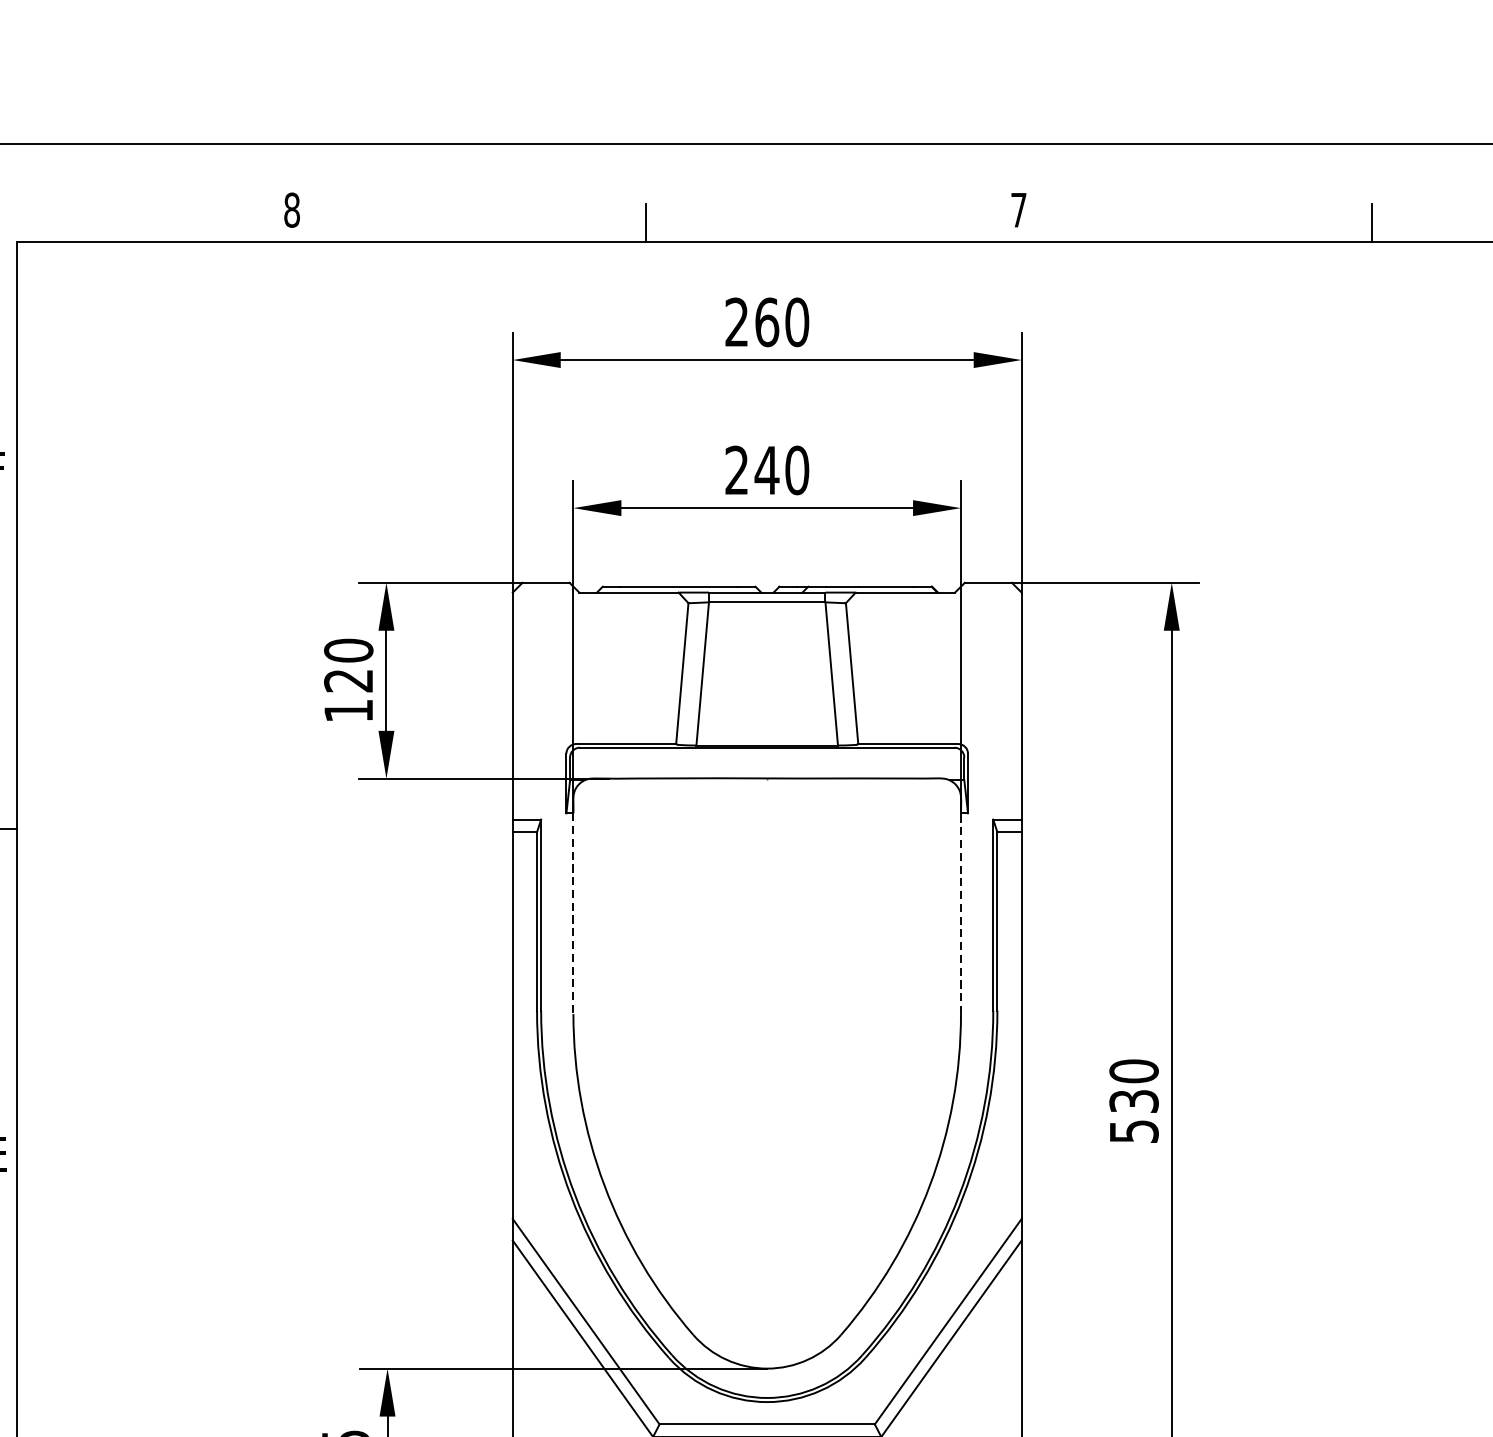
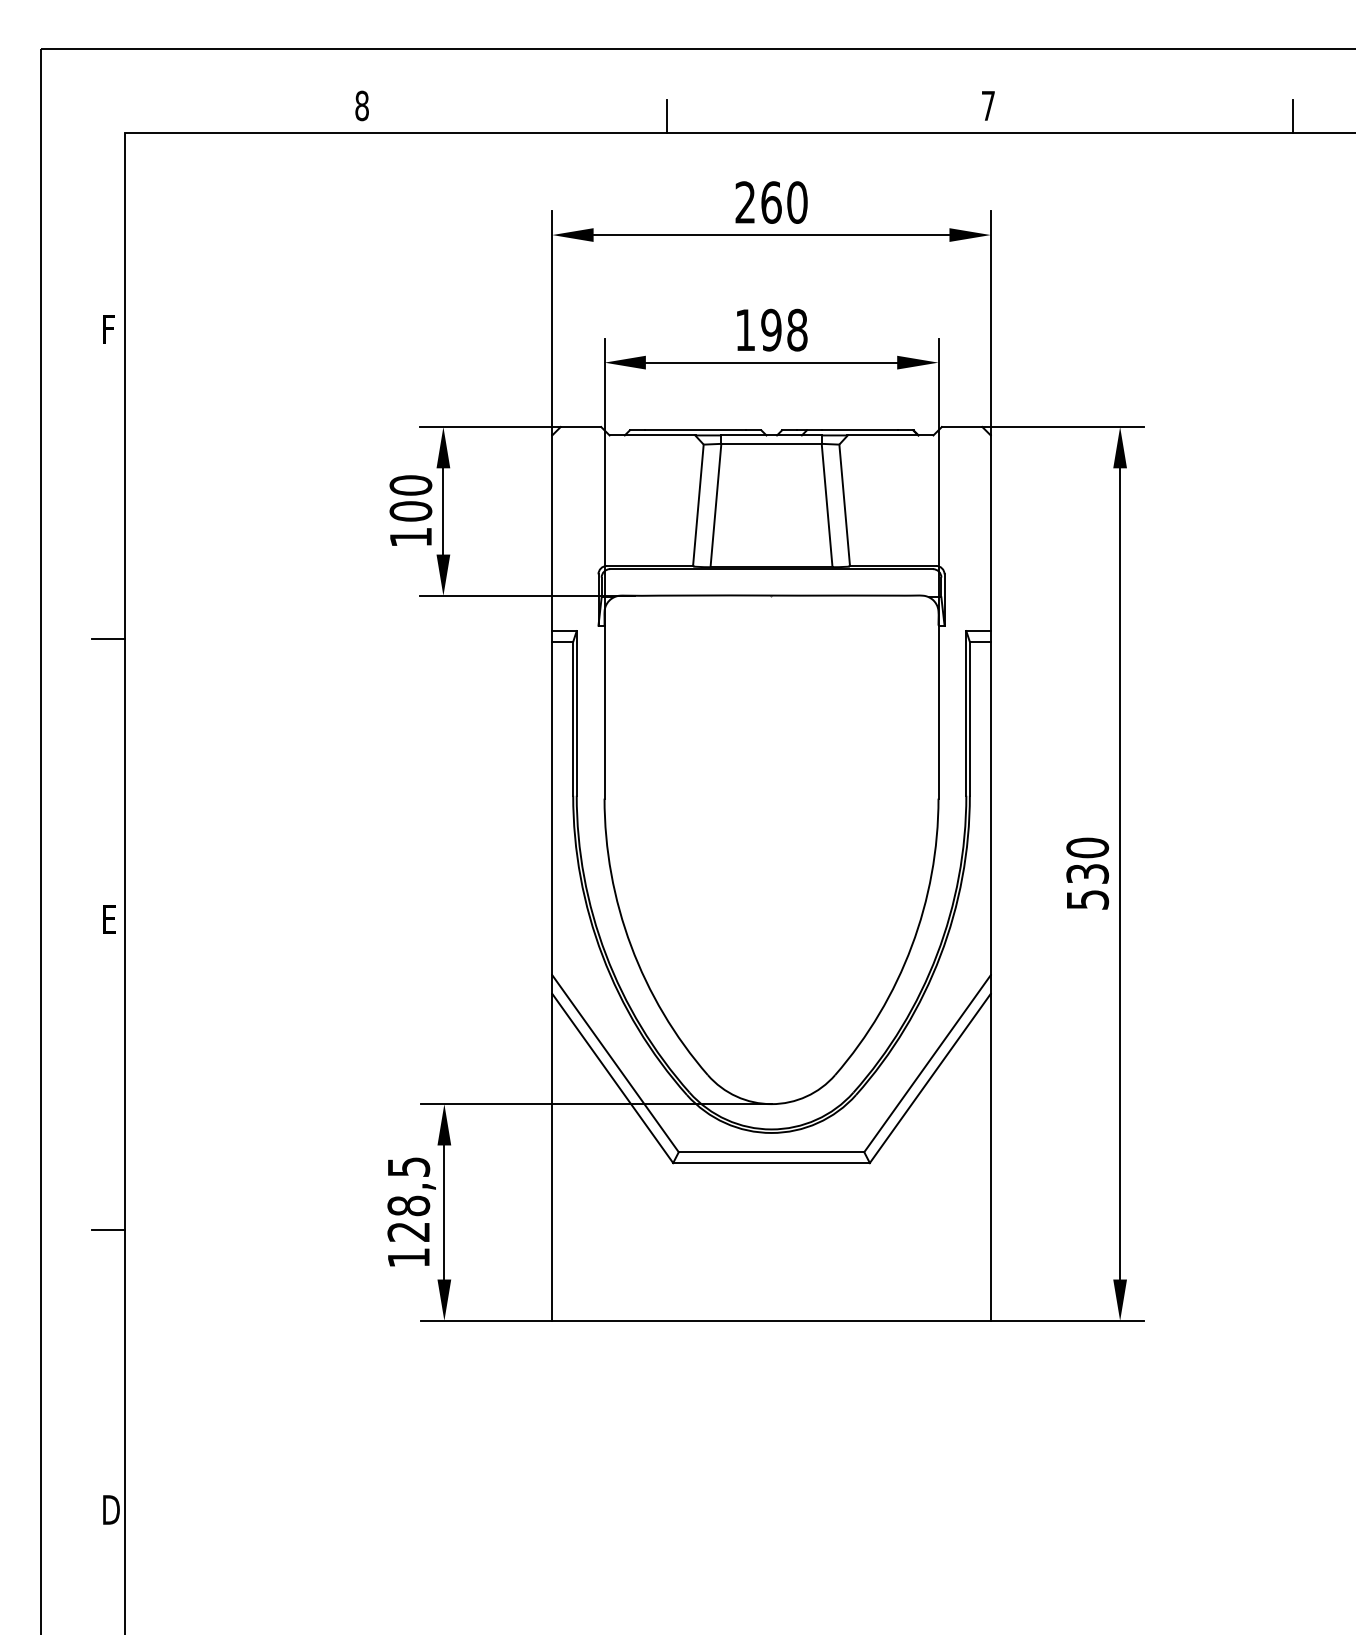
text: (767, 469) -> (771, 329), 240 -> 198
text: (348, 680) -> (410, 511), 120 -> 100
line: (960, 912) -> (938, 711), dashed -> solid
line: (573, 914) -> (604, 712), dashed -> solid

